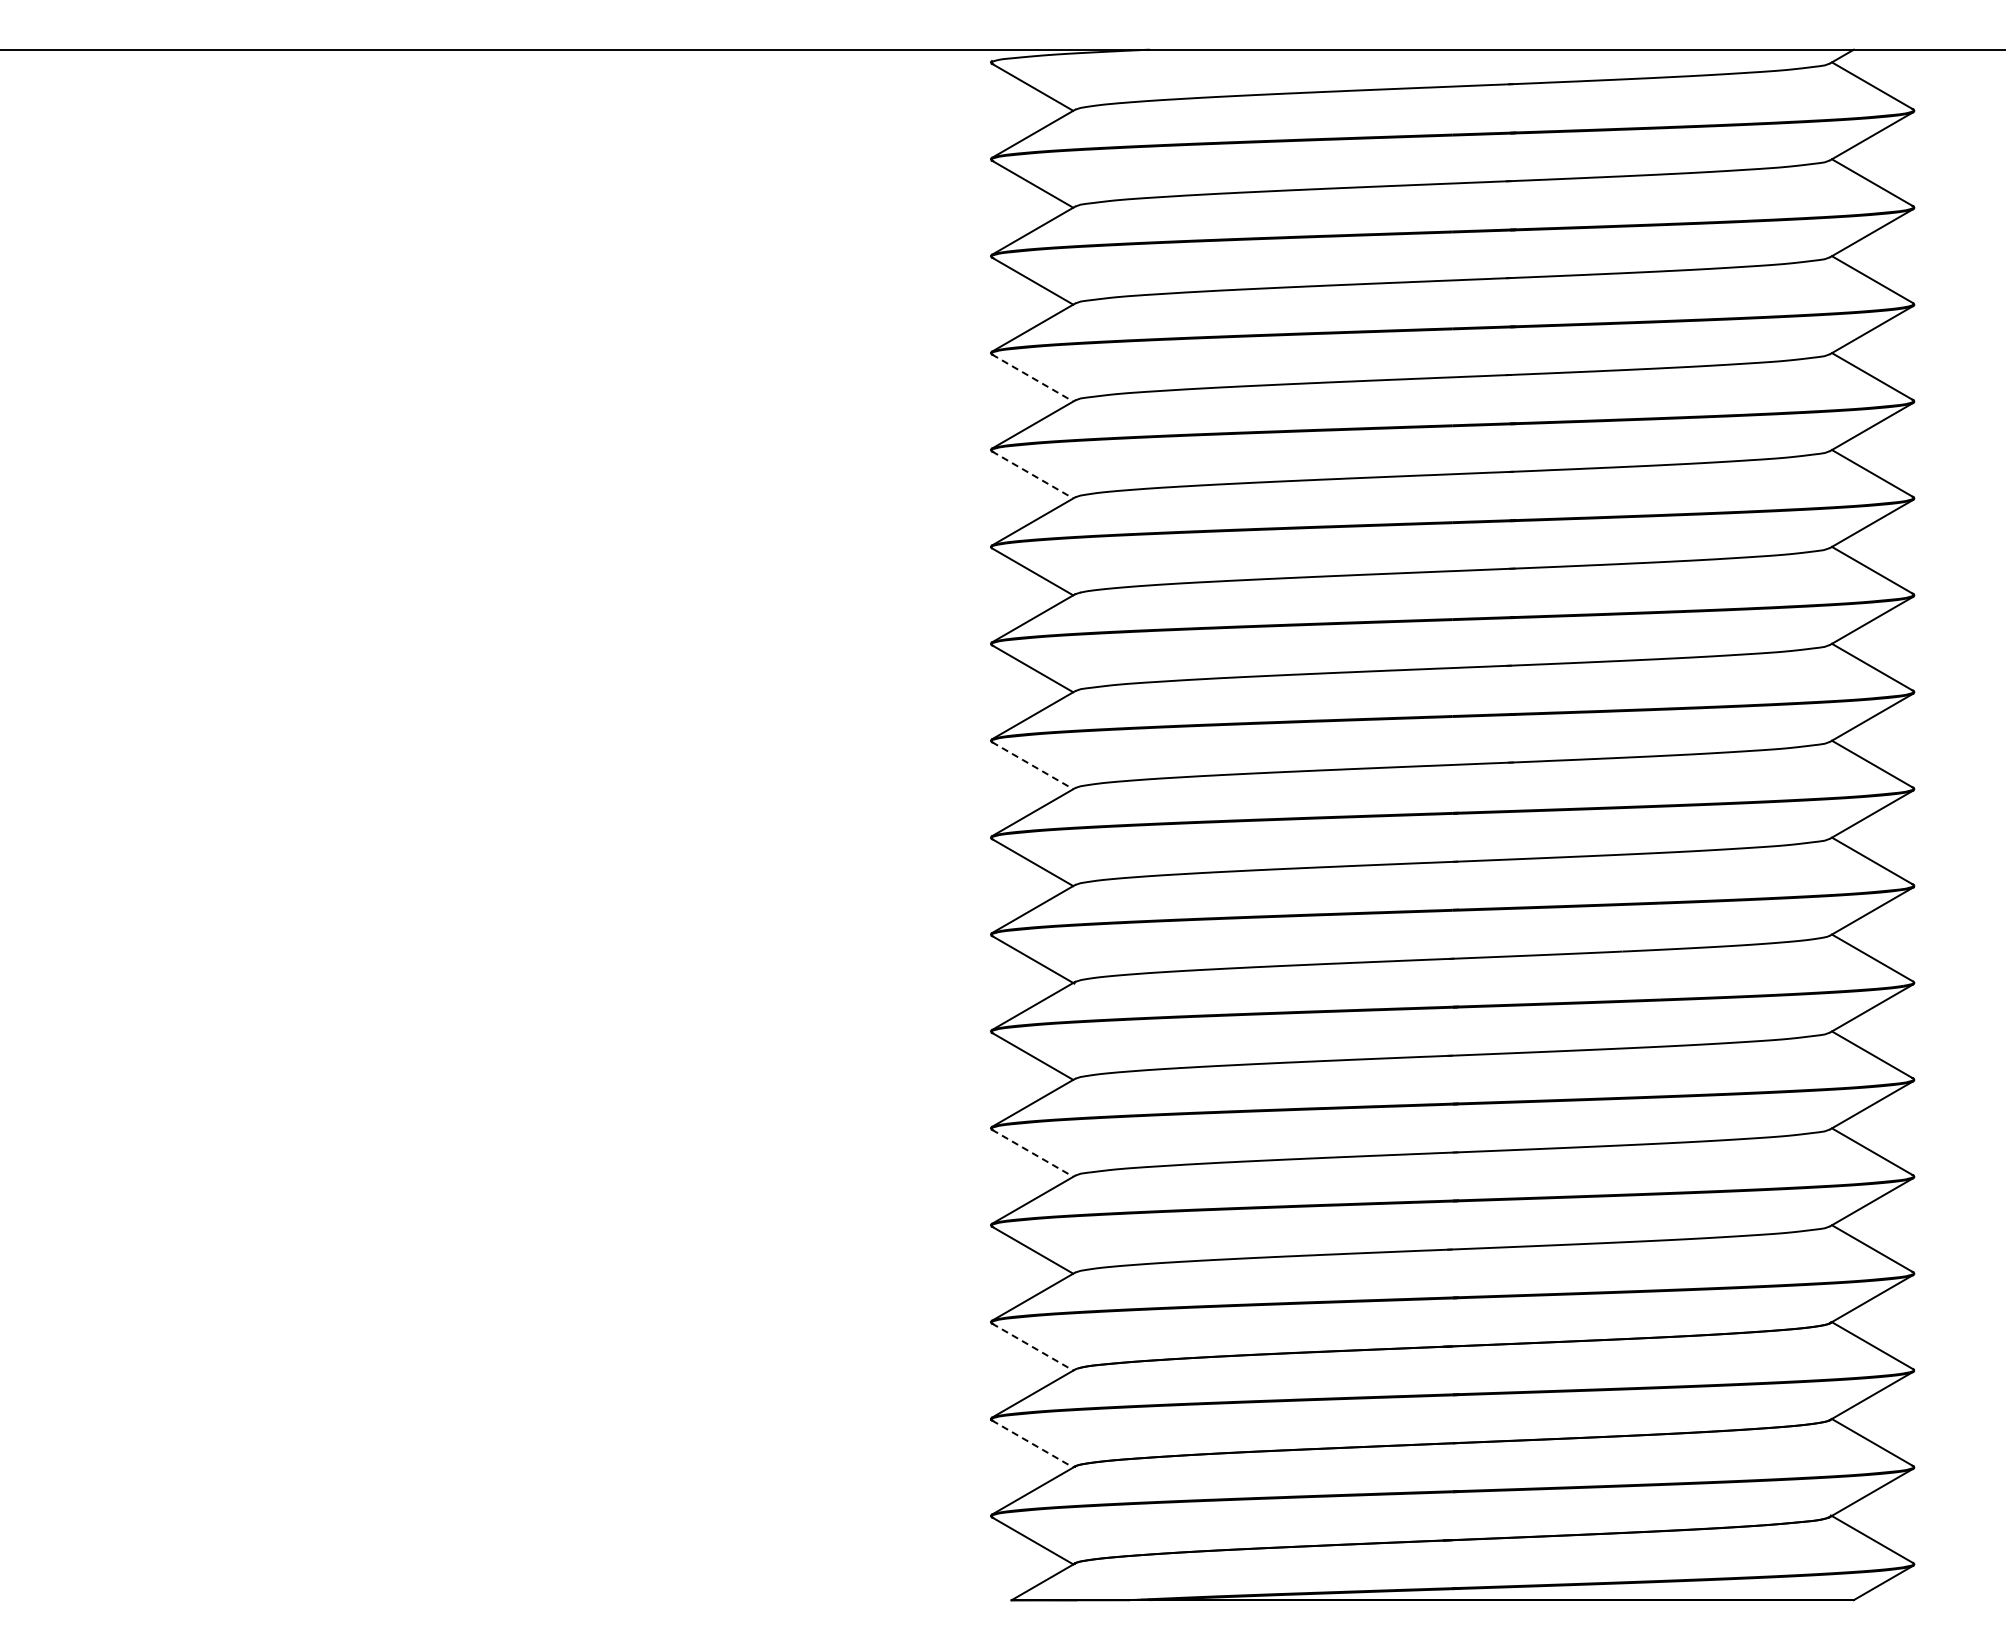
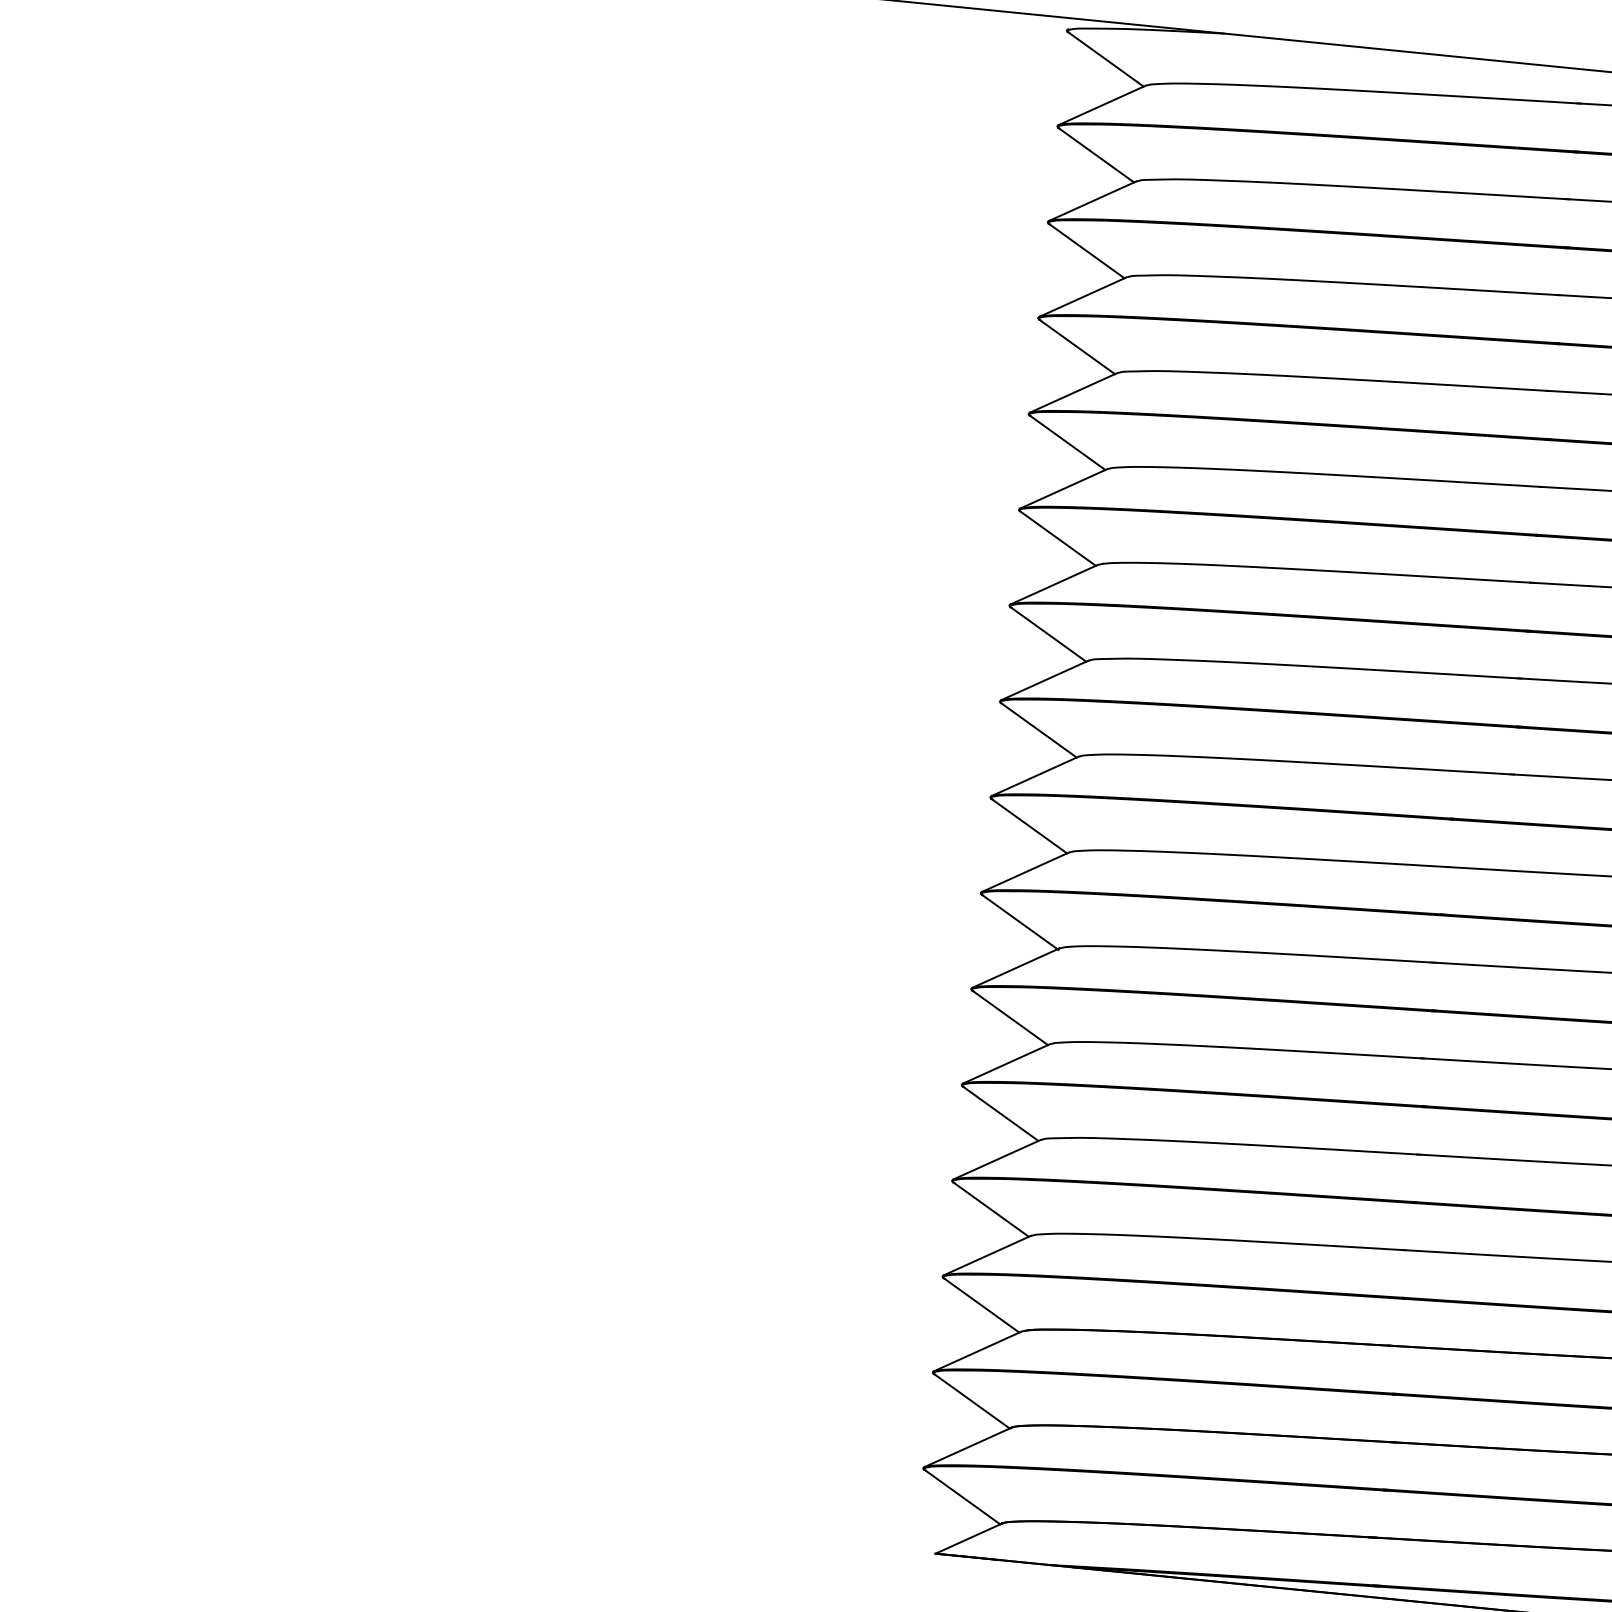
line: (1032, 378) -> (1076, 347), dashed -> solid
line: (1032, 474) -> (1067, 442), dashed -> solid
line: (1032, 765) -> (1038, 730), dashed -> solid
line: (1032, 1153) -> (1000, 1113), dashed -> solid
line: (1033, 1347) -> (982, 1305), dashed -> solid
line: (1032, 1444) -> (971, 1401), dashed -> solid

